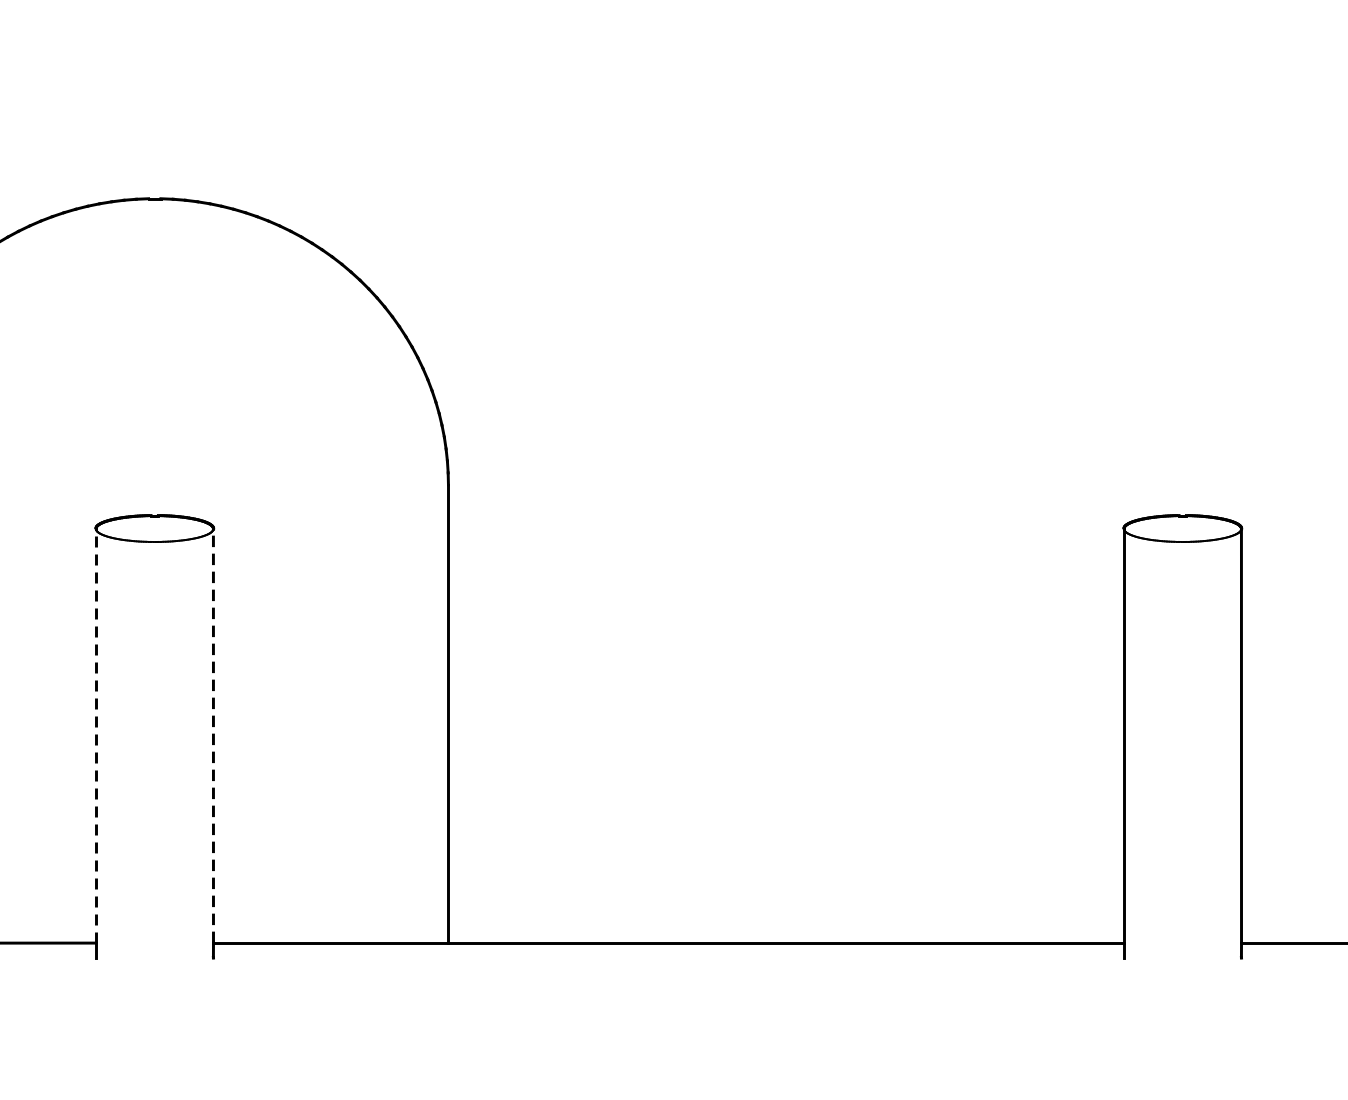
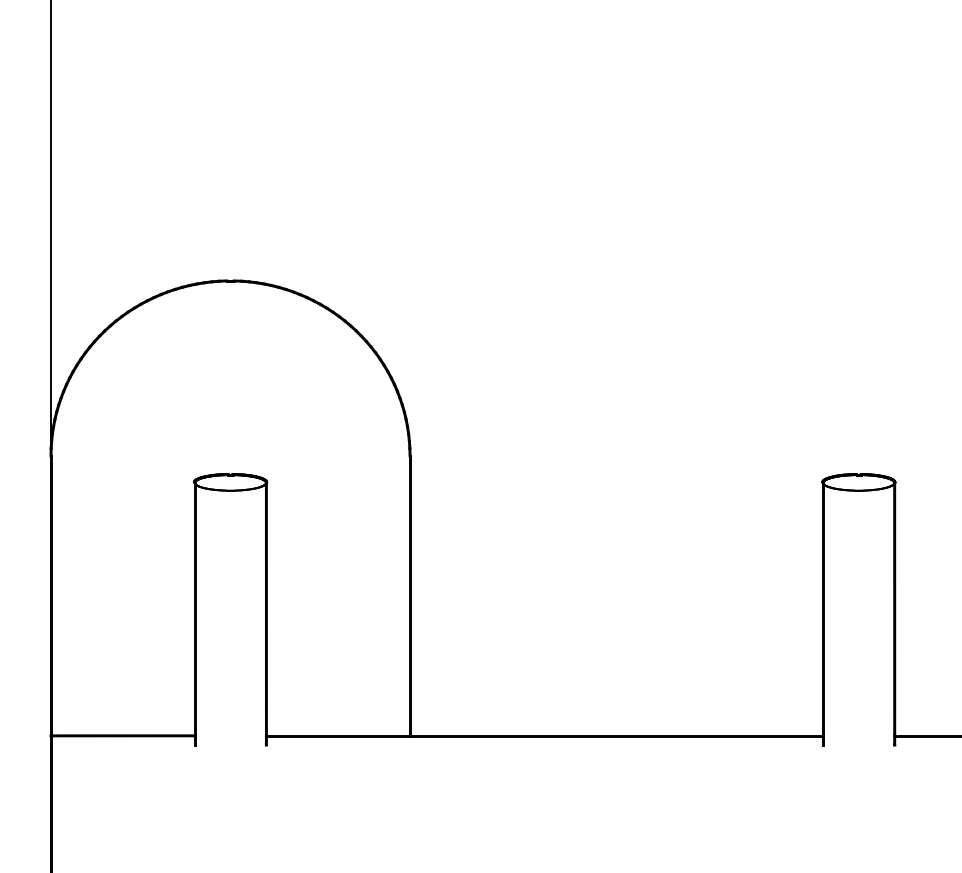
line: (95, 734) -> (194, 608), dashed -> solid
line: (213, 734) -> (266, 608), dashed -> solid

